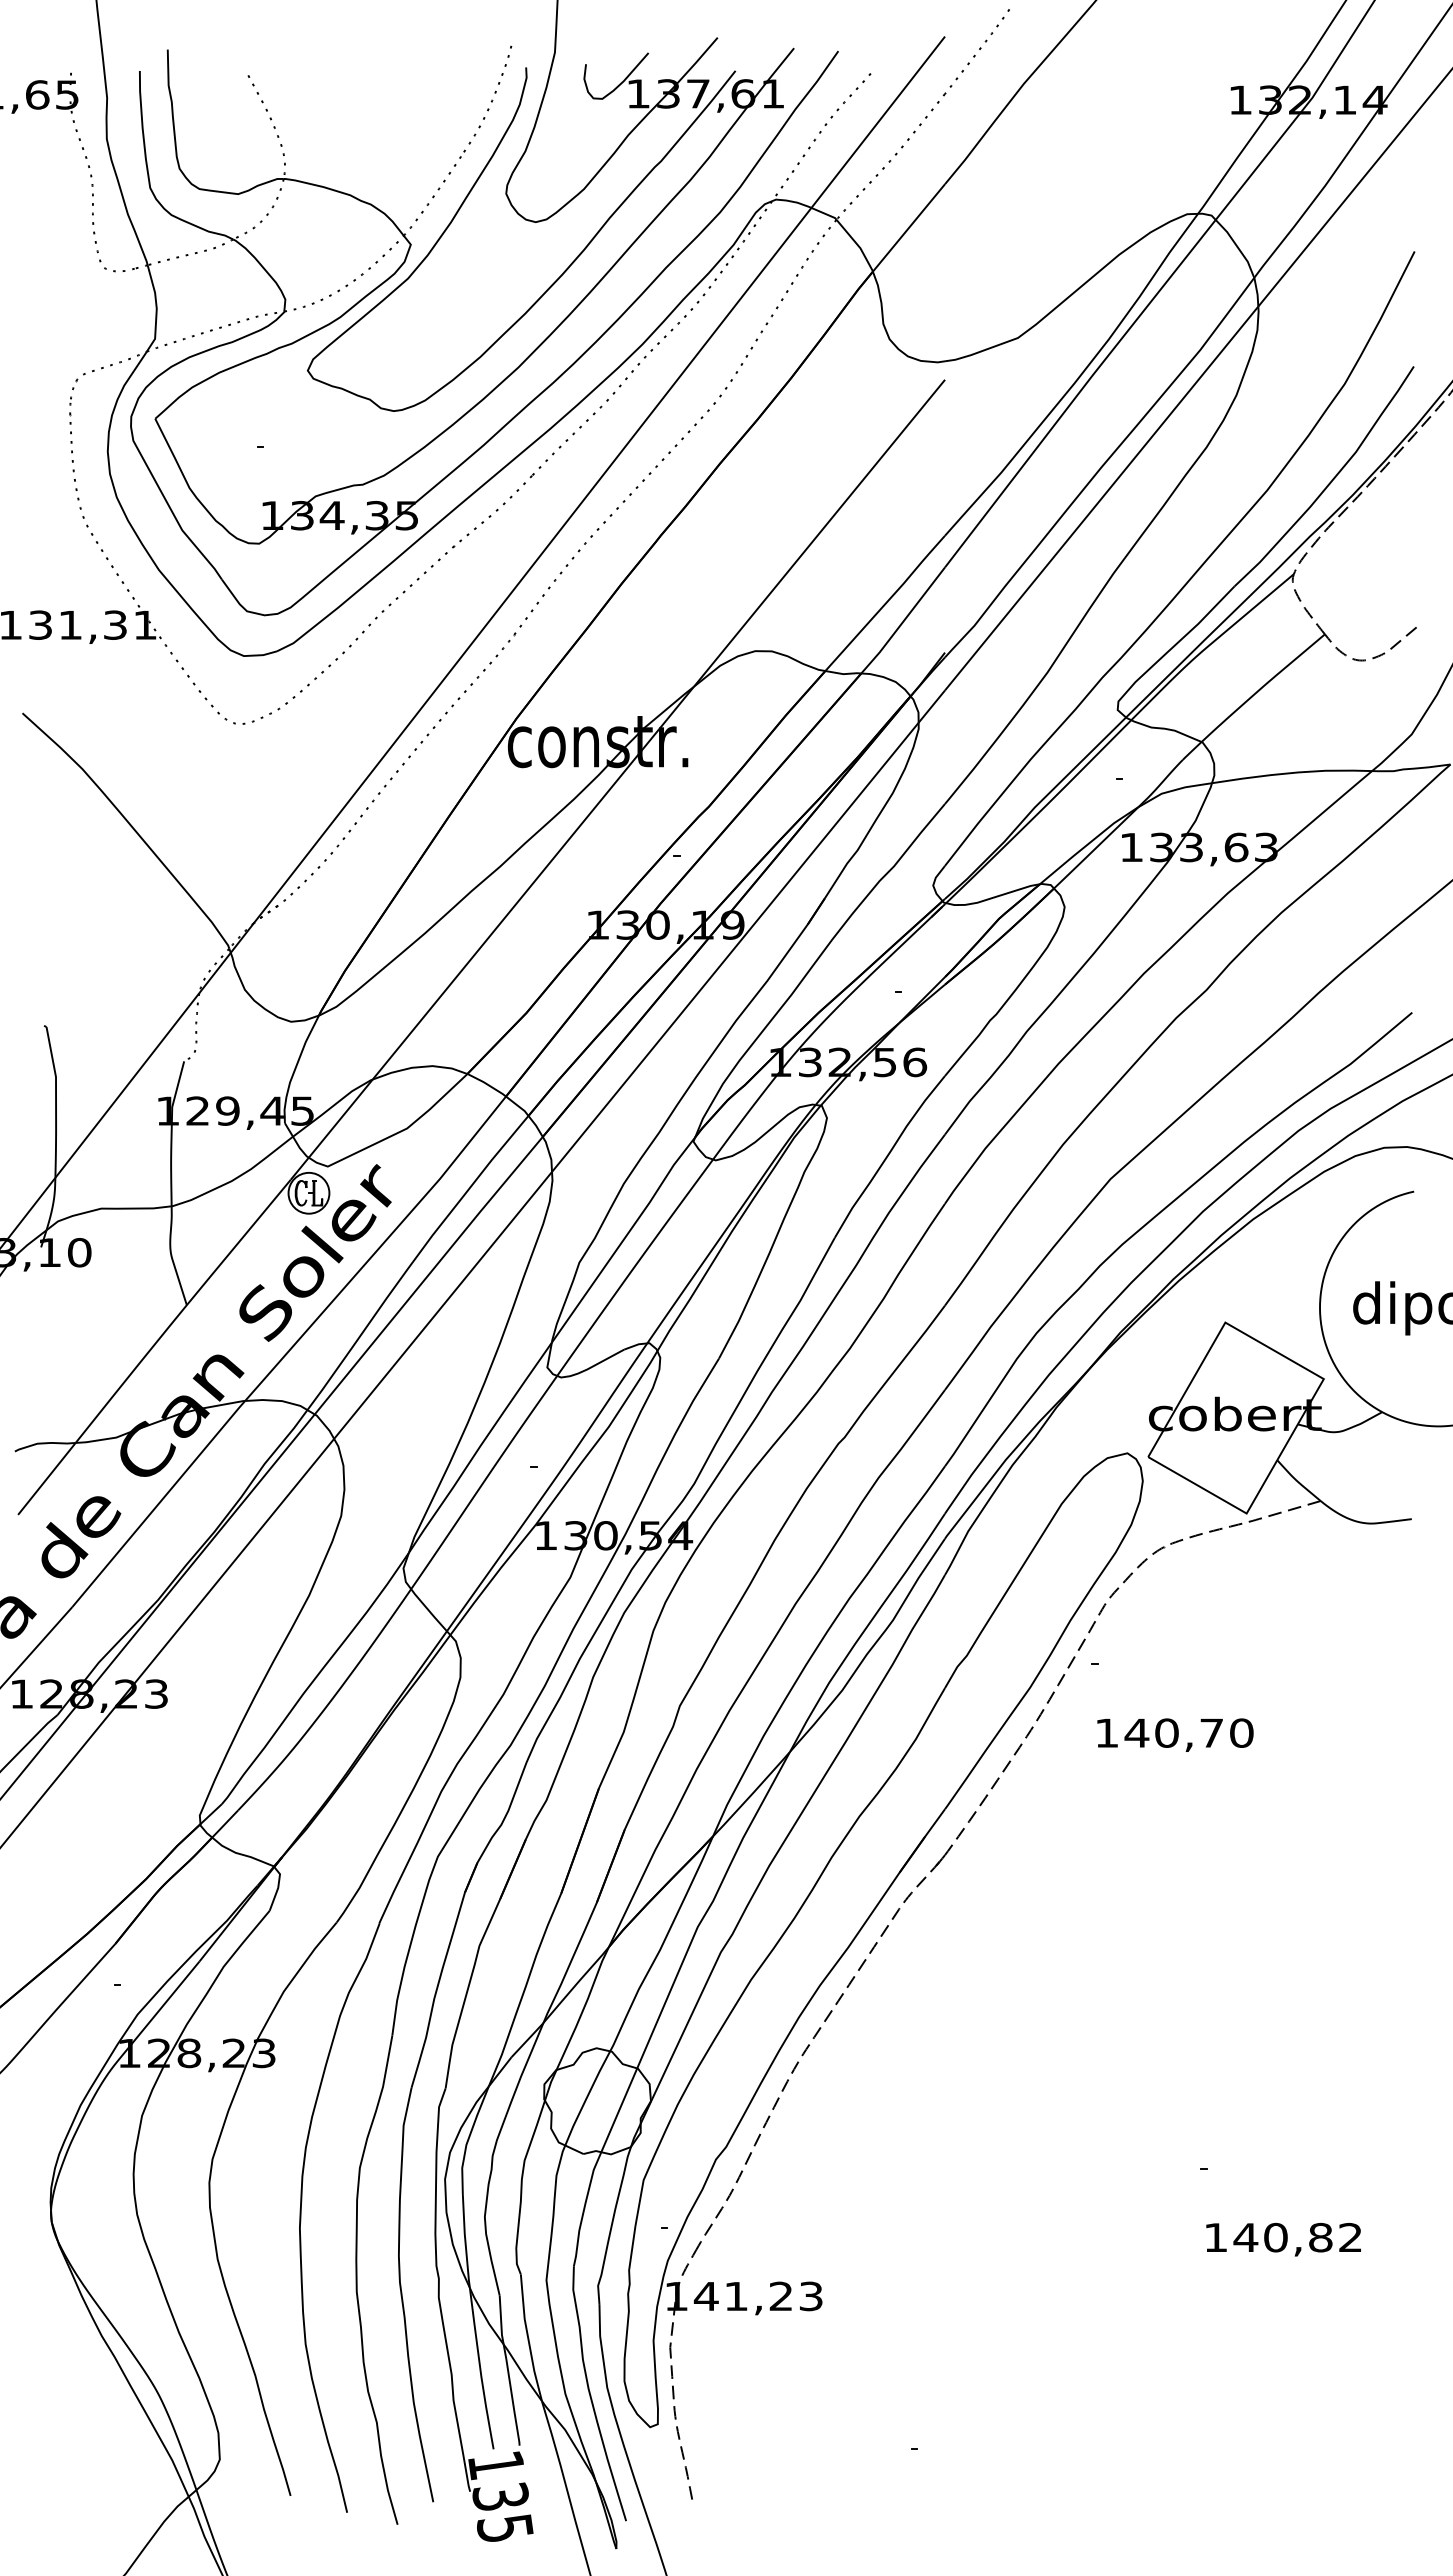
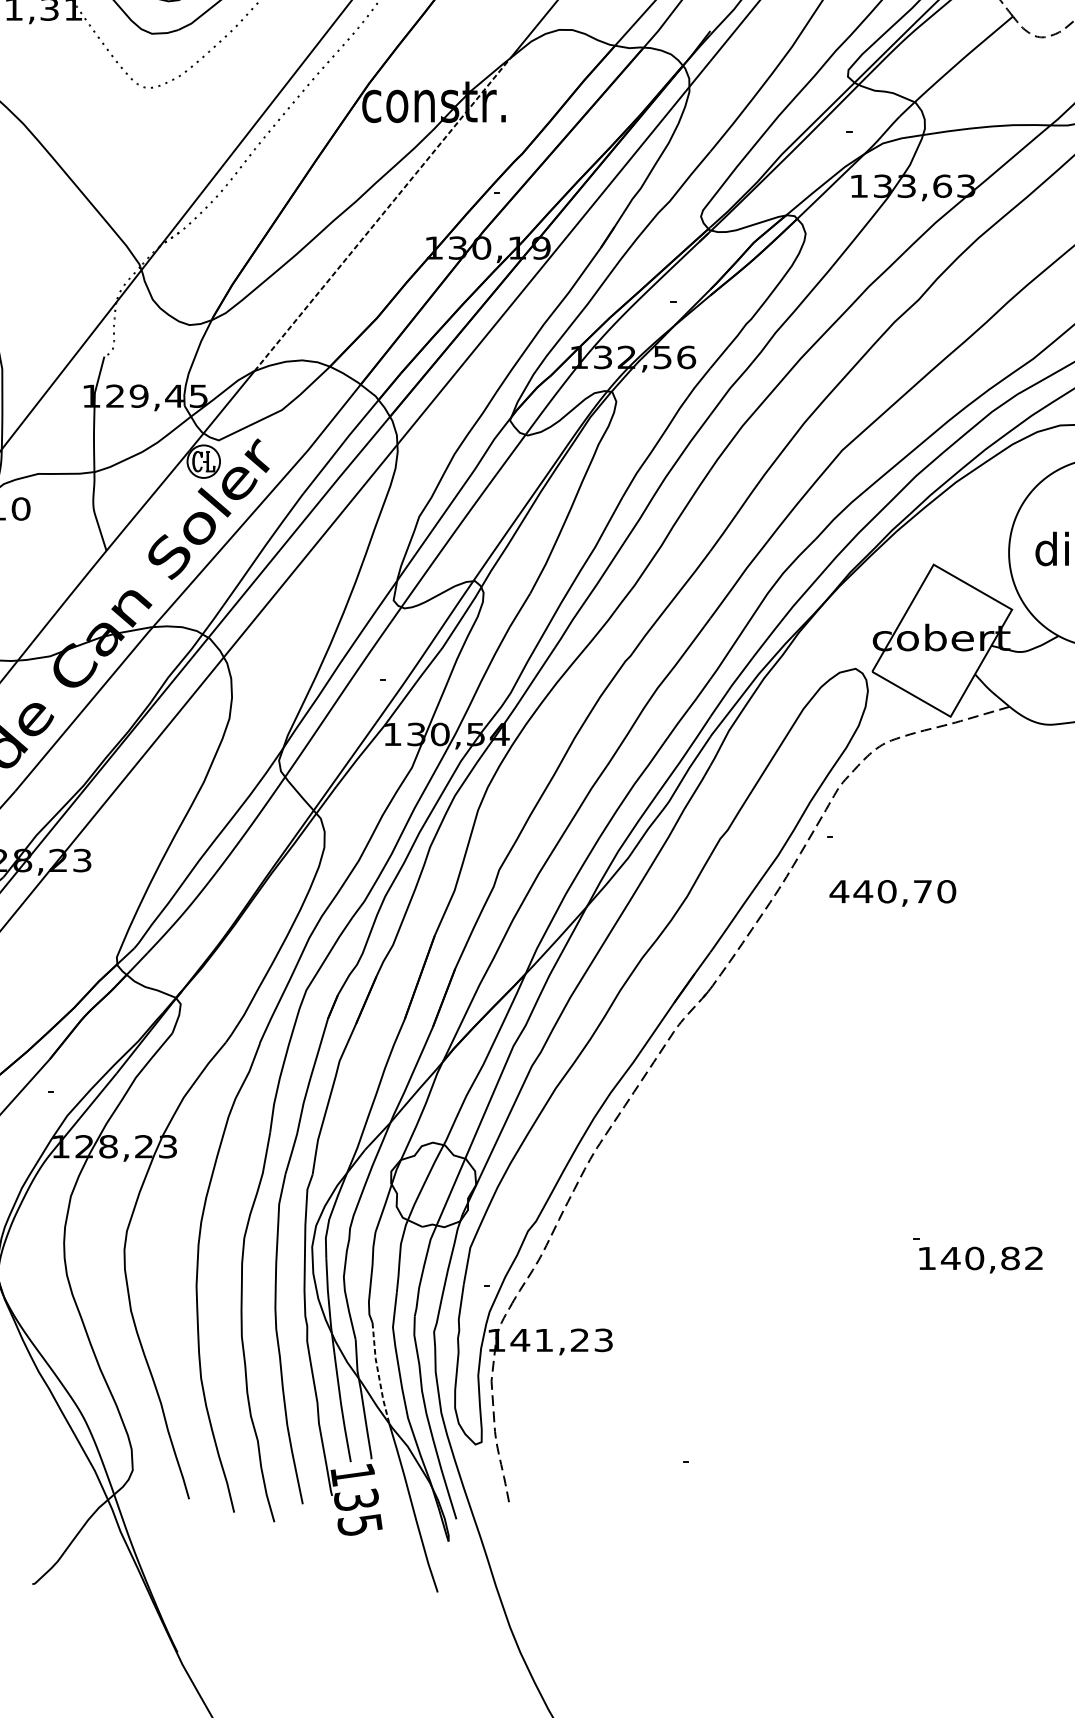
line: (533, 882) -> (382, 214), solid -> dashed
text: (1106, 1732) -> (839, 891), 140,70 -> 440,70
text: (1283, 2239) -> (980, 1259), moved
line: (528, 2338) -> (378, 1373), solid -> dashed

